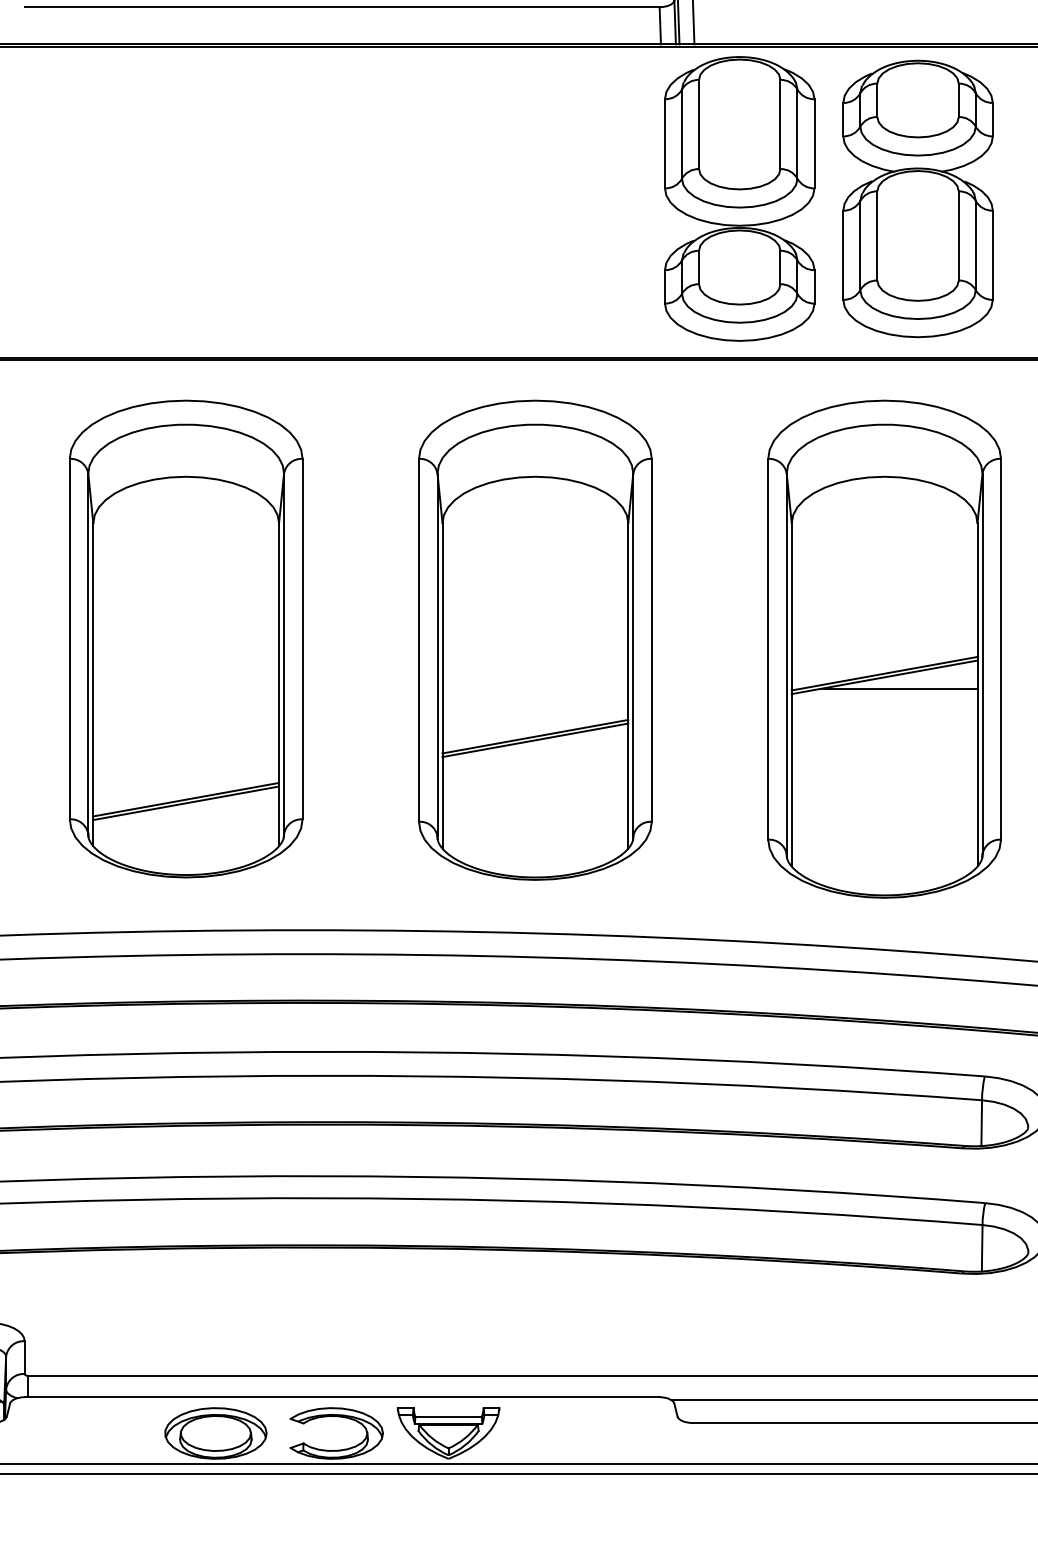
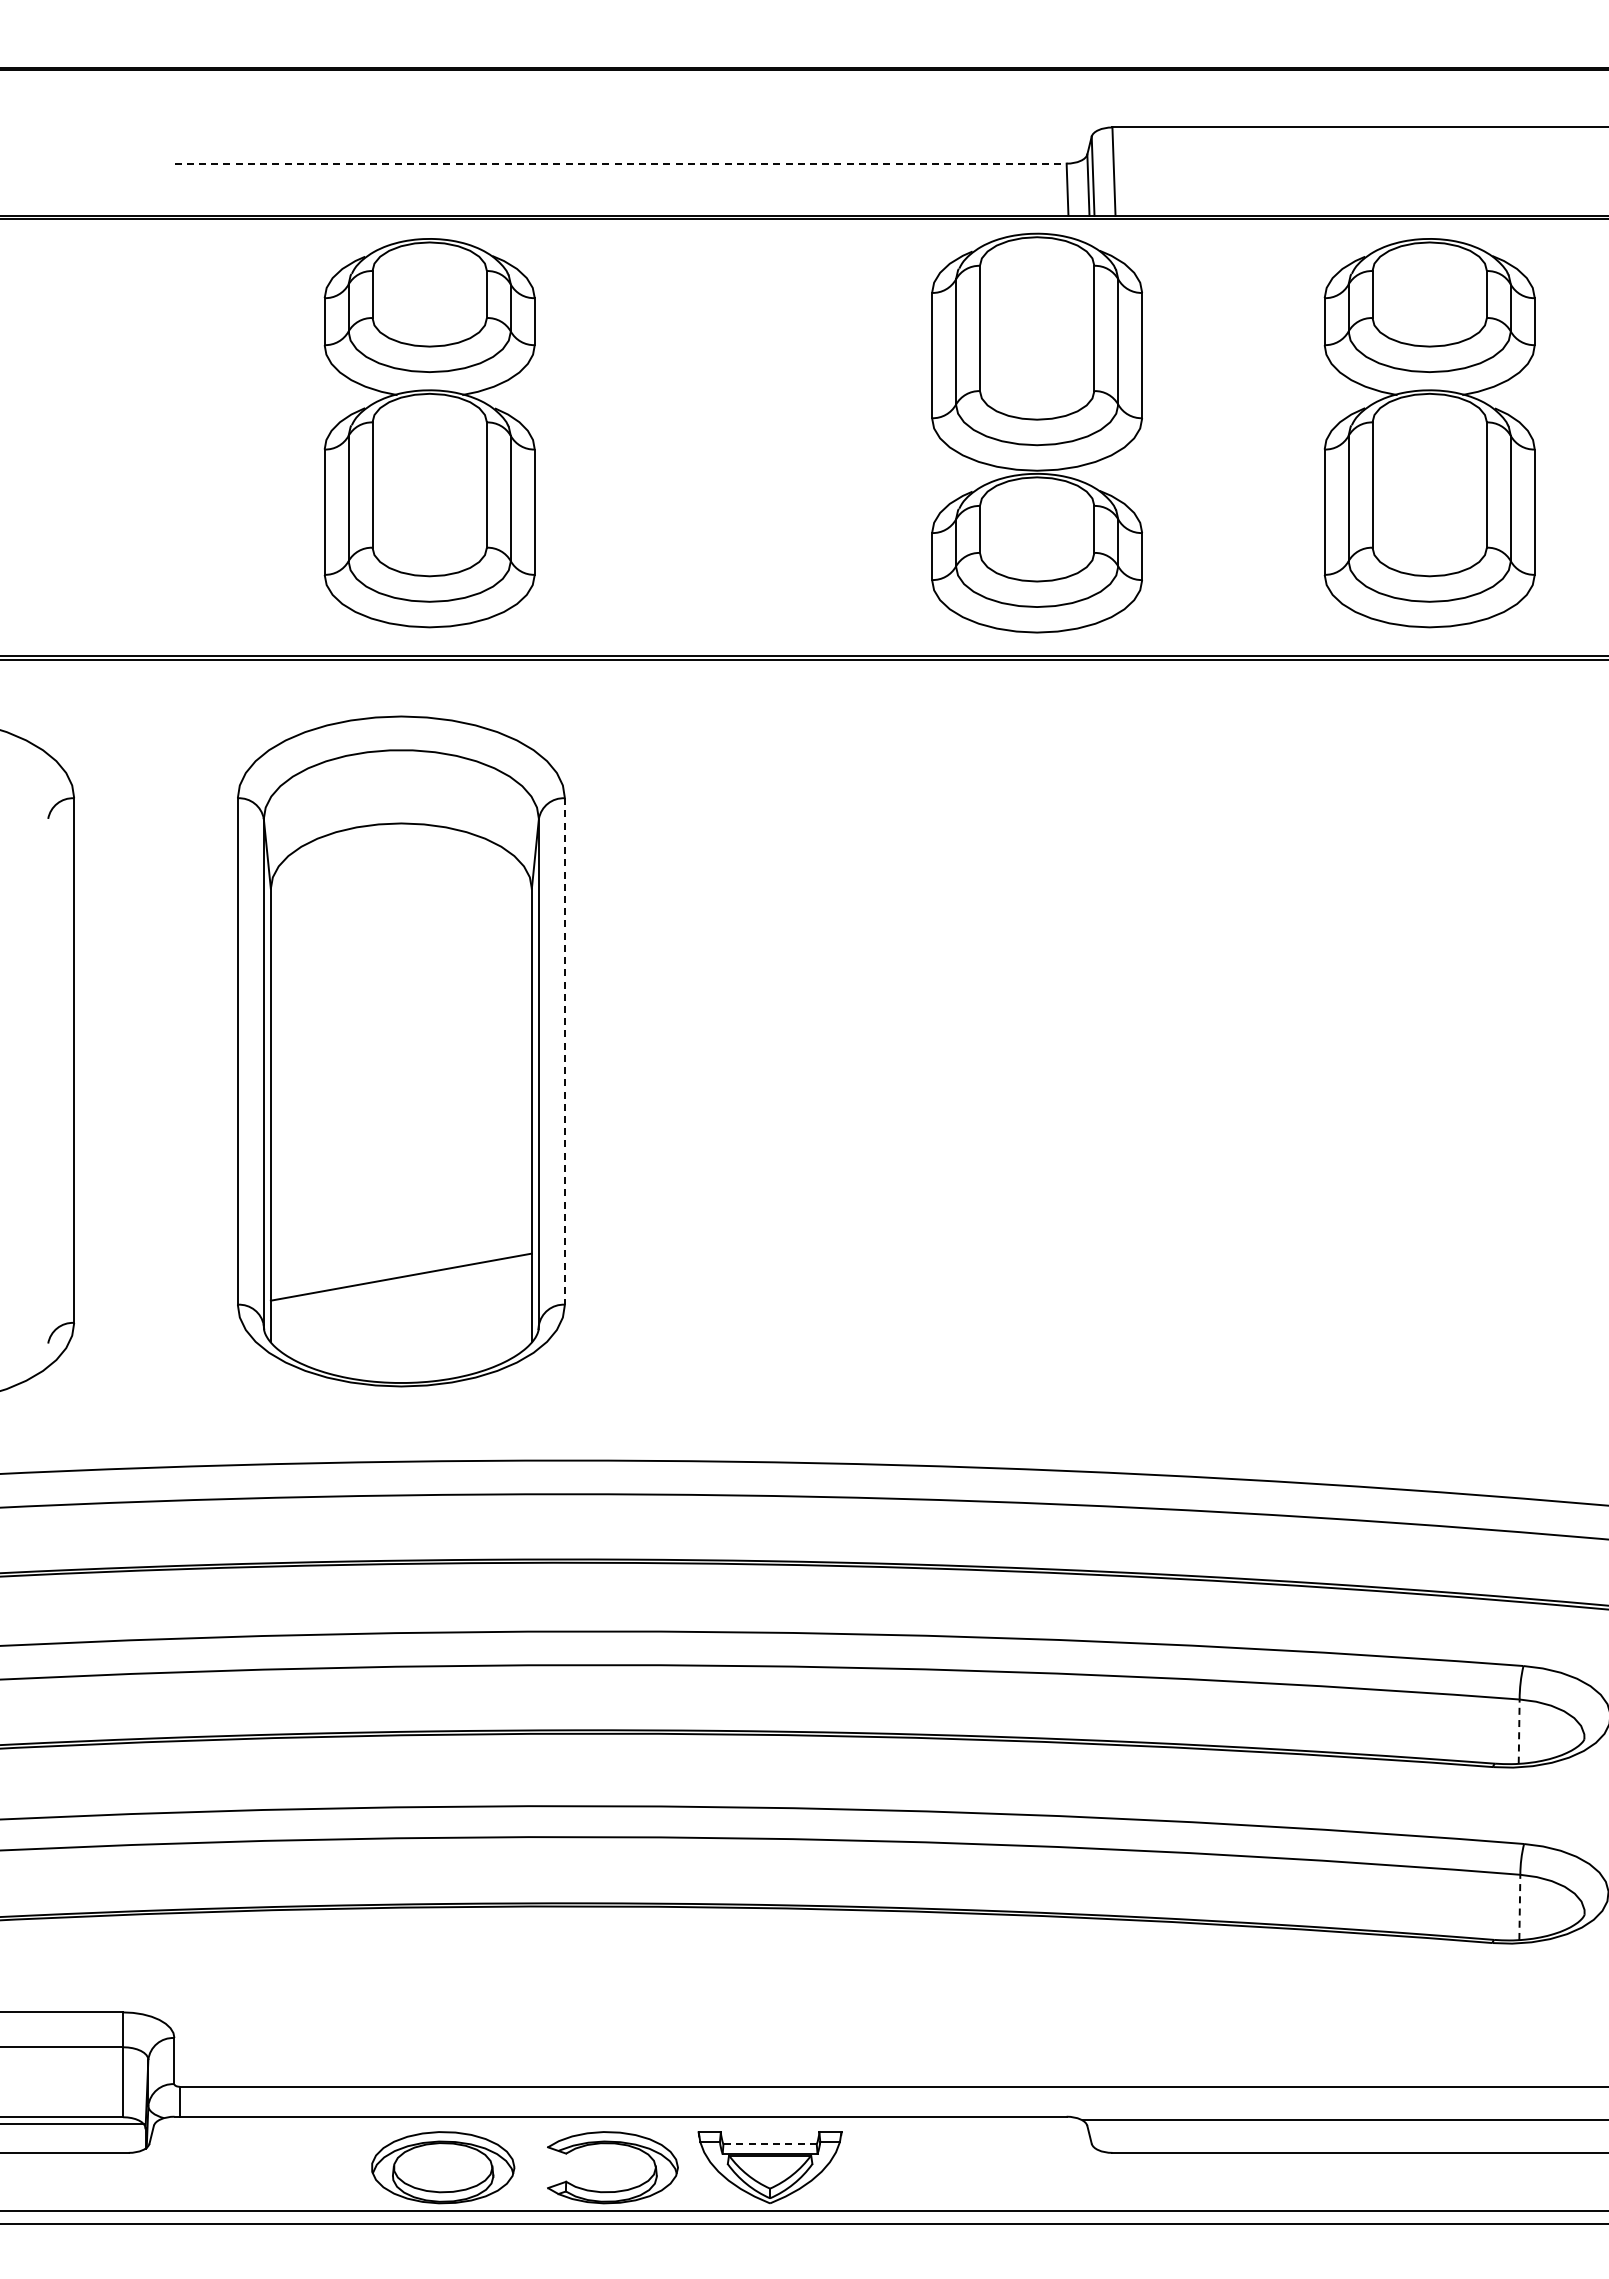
line: (342, 7) -> (621, 163), solid -> dashed
part: (739, 198) -> (1036, 432), moved
part: (206, 199) -> (429, 433), added
line: (302, 639) -> (564, 1052), solid -> dashed
part: (535, 639) -> (891, 1052), removed
part: (884, 649) -> (1382, 1065), removed
line: (185, 802) -> (400, 1281), removed
line: (981, 1123) -> (1519, 1731), solid -> dashed
line: (981, 1248) -> (1519, 1907), solid -> dashed
line: (448, 1416) -> (770, 2144), solid -> dashed

